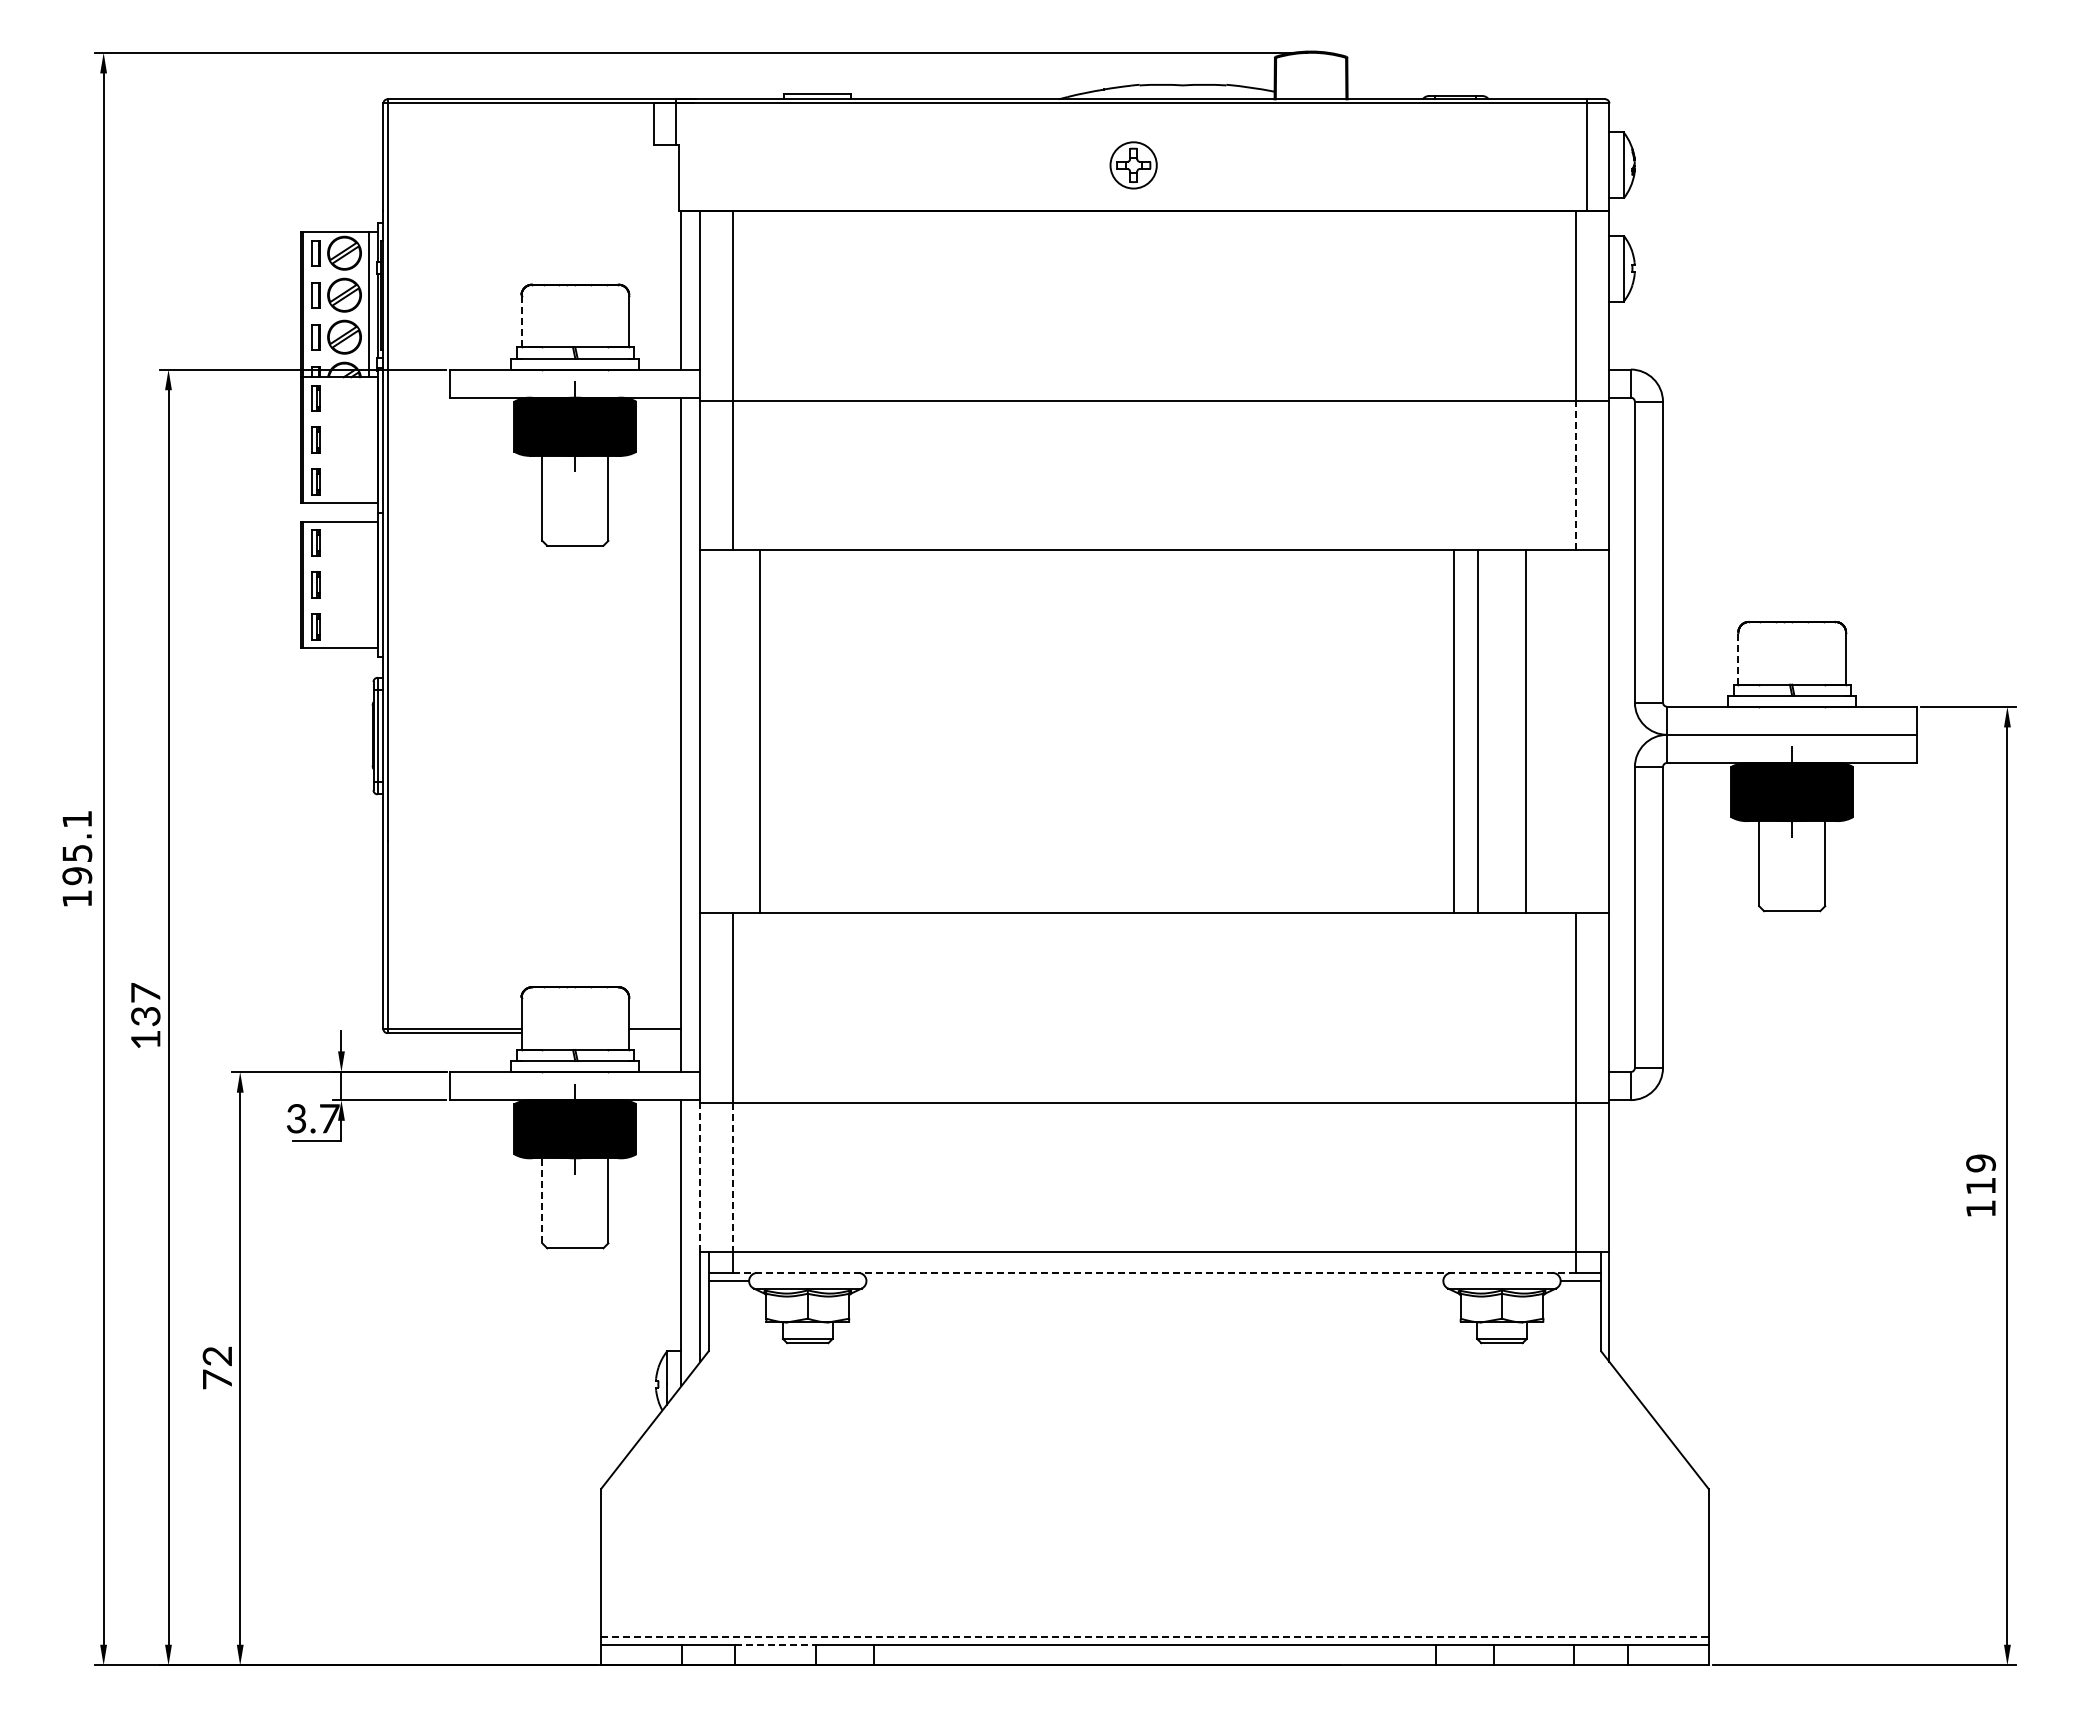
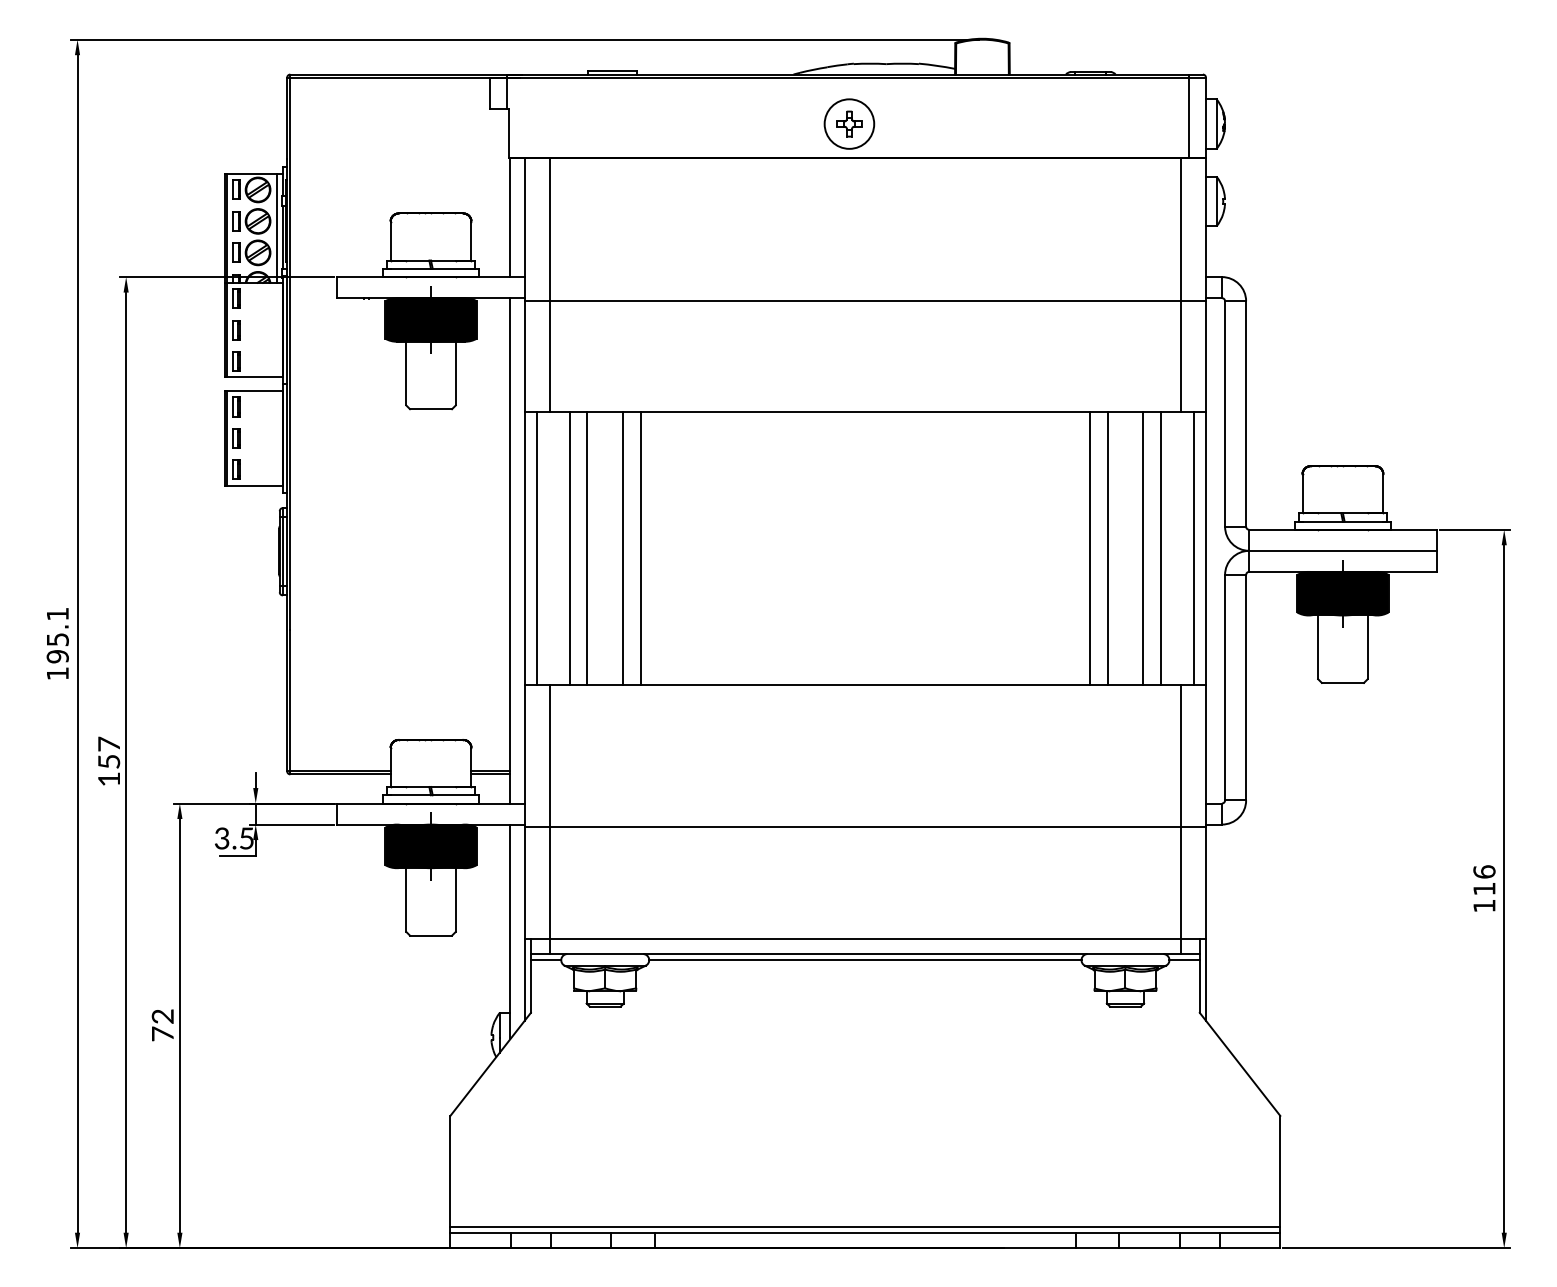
circle: (1133, 165) -> (849, 124), size x1.43
line: (521, 321) -> (390, 241), dashed -> solid
line: (1576, 474) -> (1181, 355), dashed -> solid
line: (1738, 658) -> (1302, 493), dashed -> solid
line: (716, 731) -> (536, 548), added
line: (783, 731) -> (587, 548), added
line: (831, 731) -> (622, 548), added
line: (855, 731) -> (640, 548), added
line: (1549, 731) -> (1161, 548), added
line: (1592, 731) -> (1193, 548), added
text: (145, 1016) -> (108, 761), 137 -> 157
line: (655, 1033) -> (491, 774), added
text: (329, 1118) -> (246, 838), 3.7 -> 3.5
text: (1980, 1163) -> (1484, 872), 119 -> 116
line: (700, 1177) -> (524, 882), dashed -> solid
line: (733, 1178) -> (549, 883), dashed -> solid
line: (542, 1200) -> (406, 899), dashed -> solid
line: (1155, 1272) -> (865, 953), dashed -> solid
line: (1154, 1281) -> (865, 960), added
line: (1154, 1636) -> (865, 1226), dashed -> solid
line: (776, 1644) -> (581, 1232), dashed -> solid

